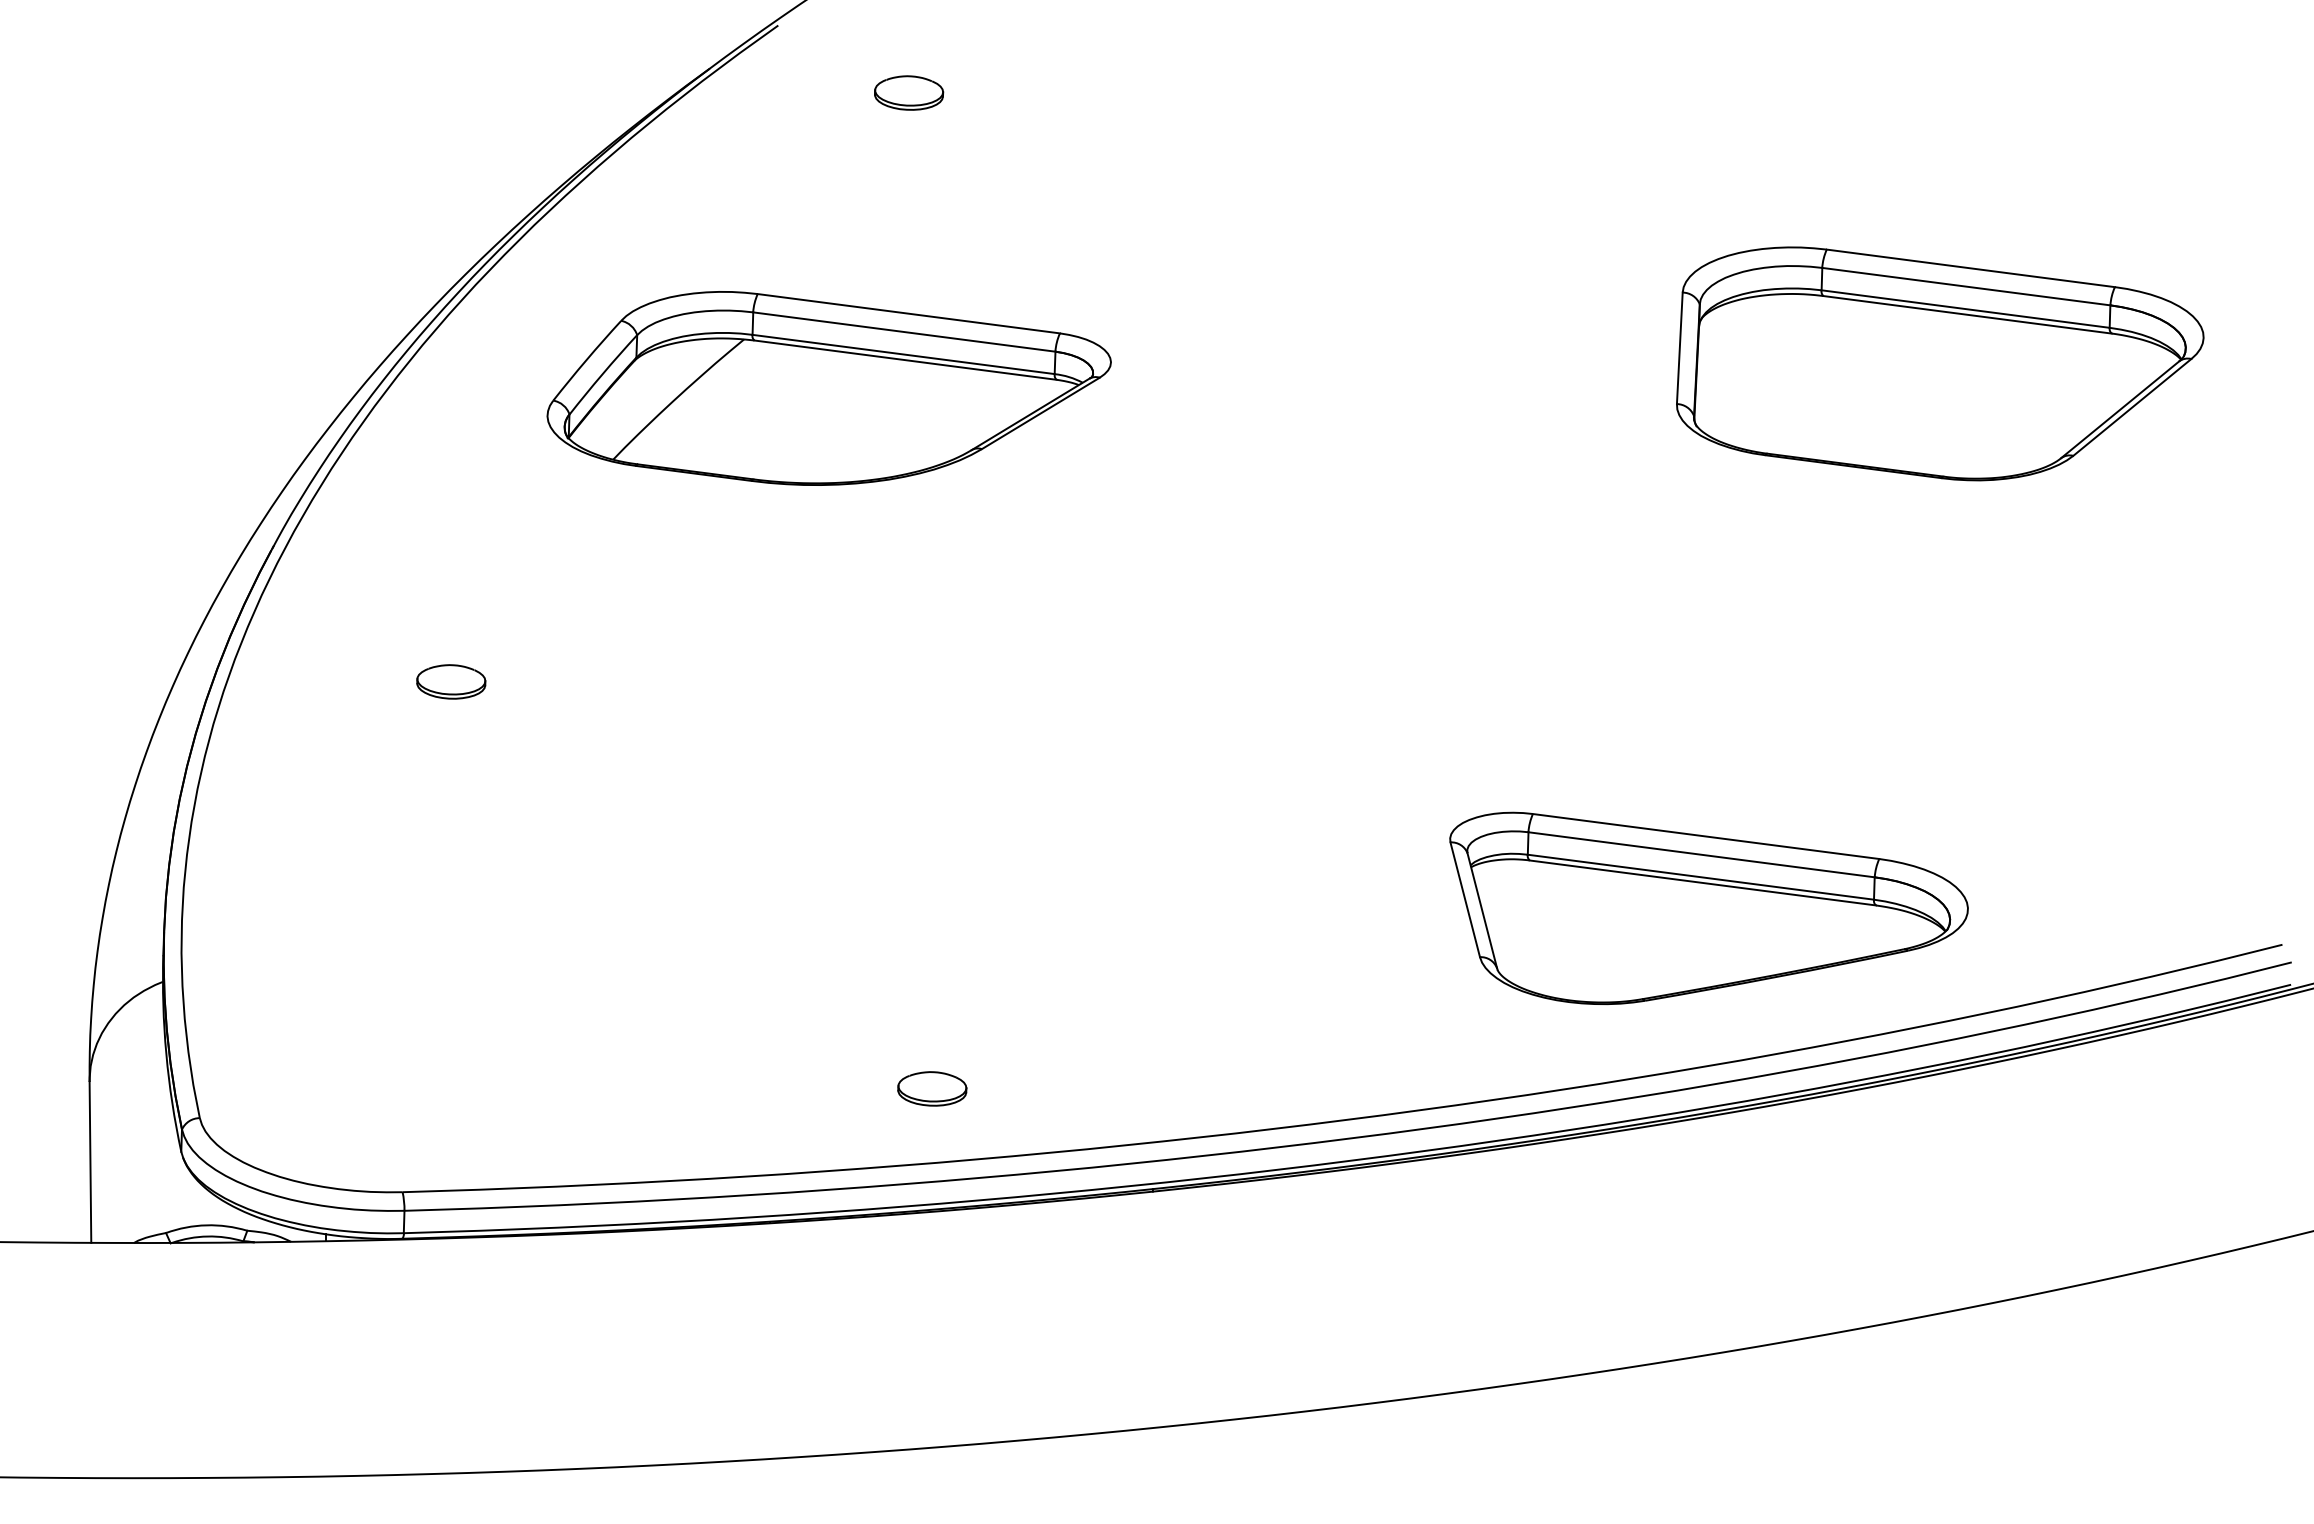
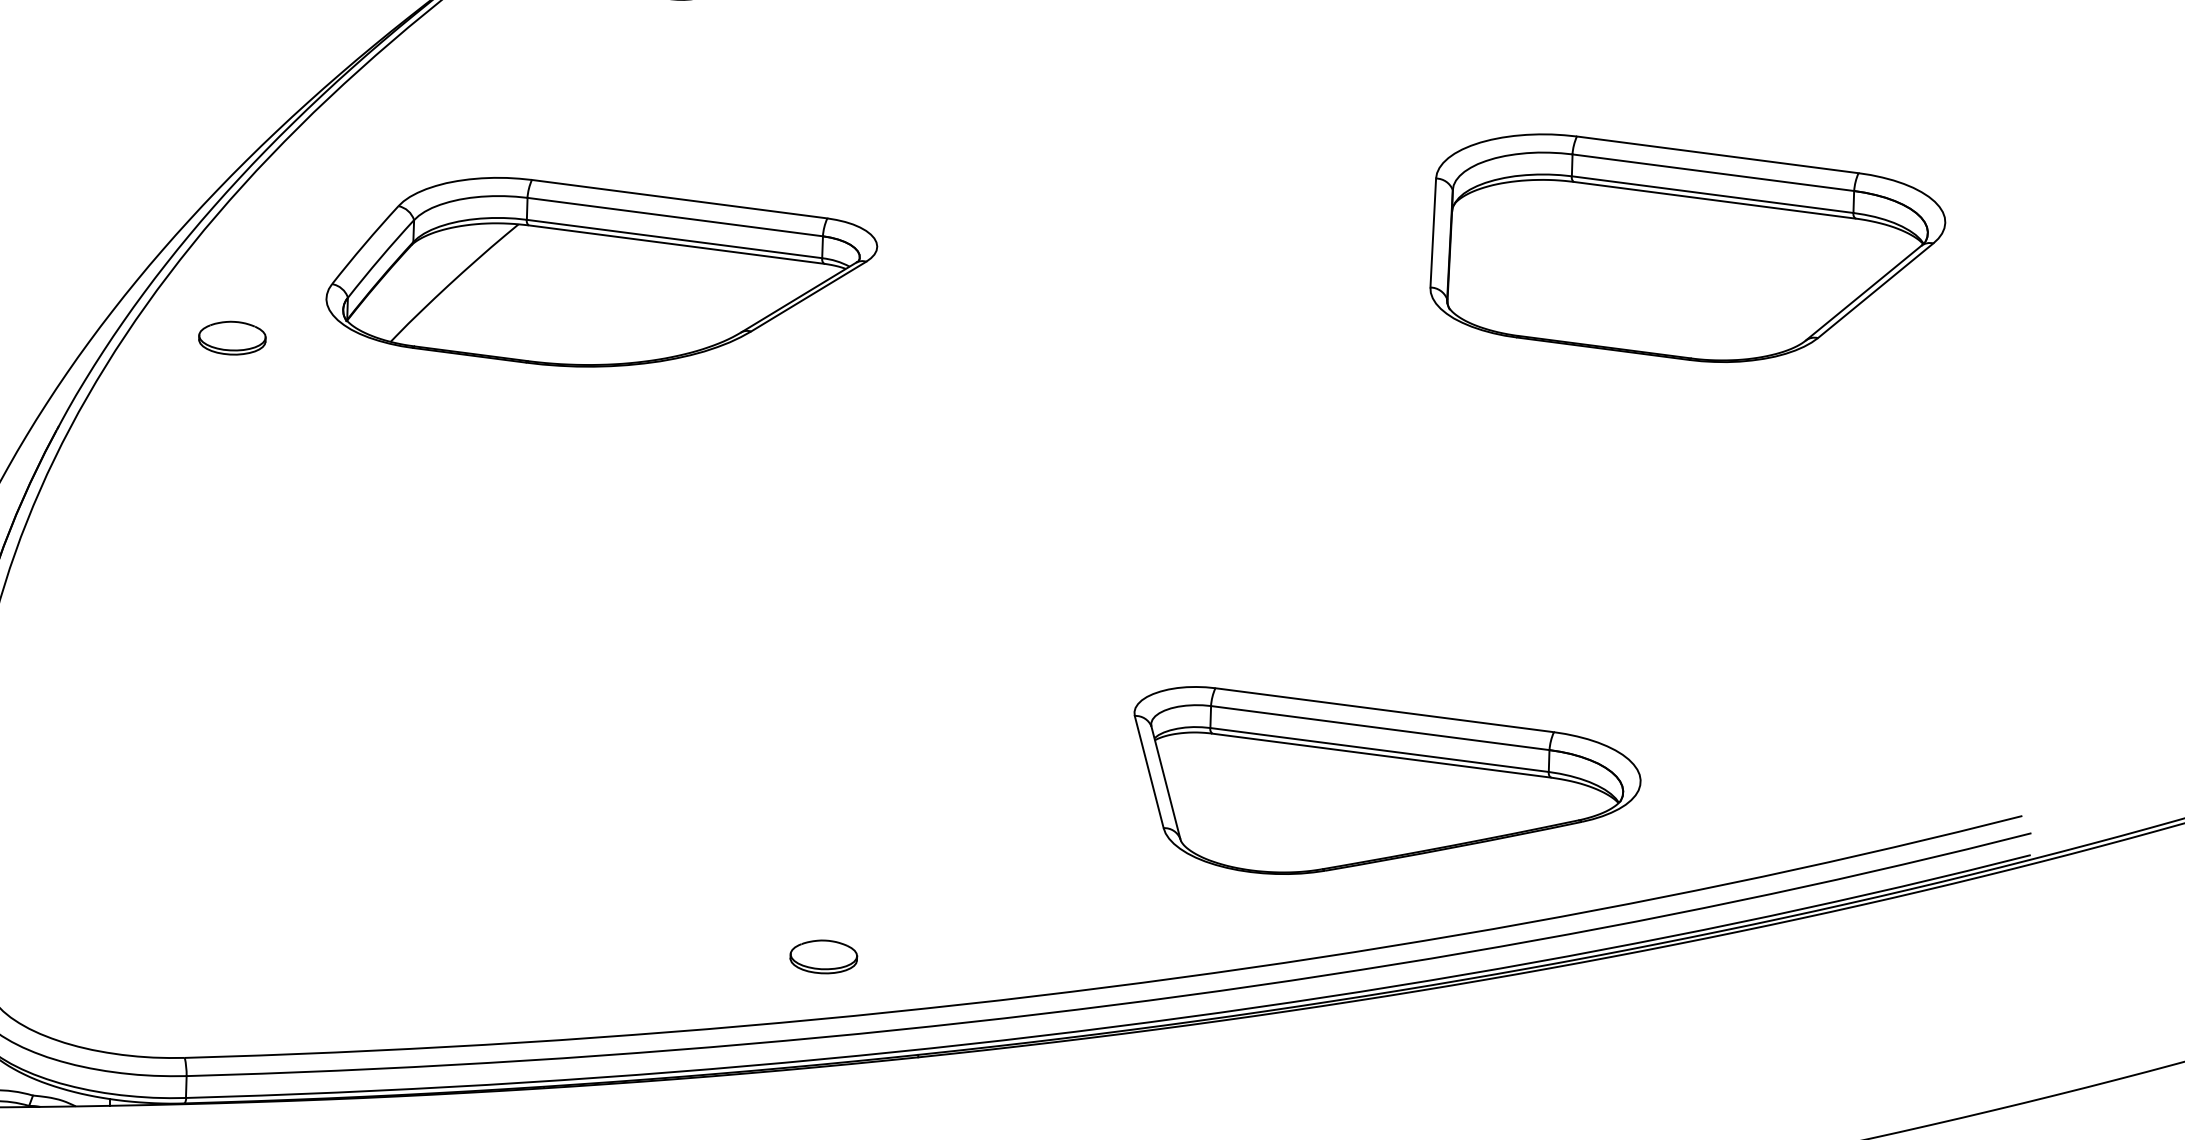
part: (451, 681) -> (232, 337), moved
part: (1708, 908) -> (1387, 780), moved
part: (932, 1088) -> (823, 956), moved

